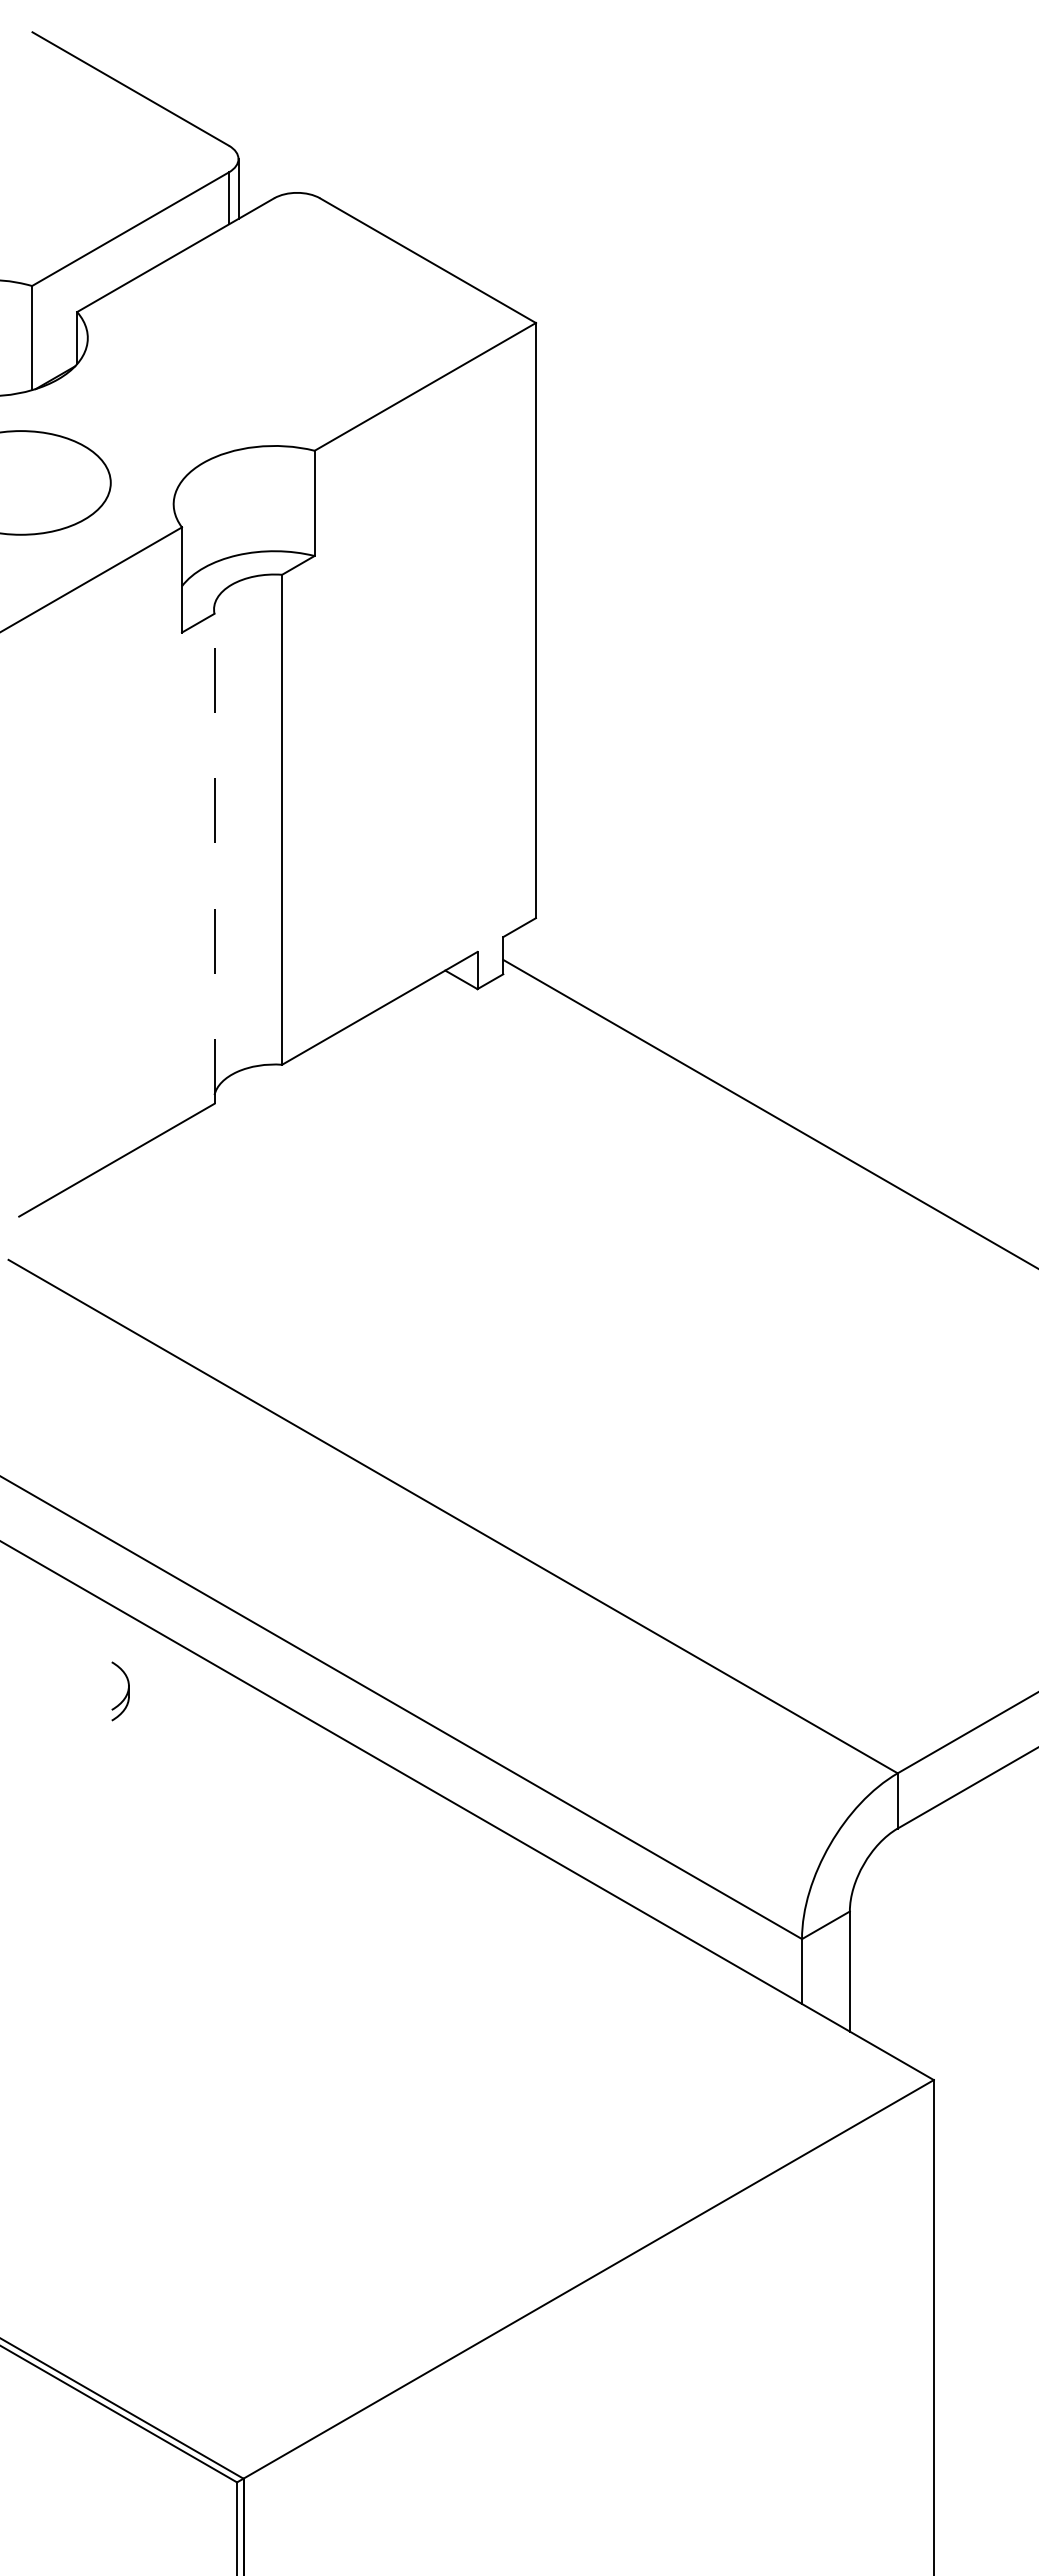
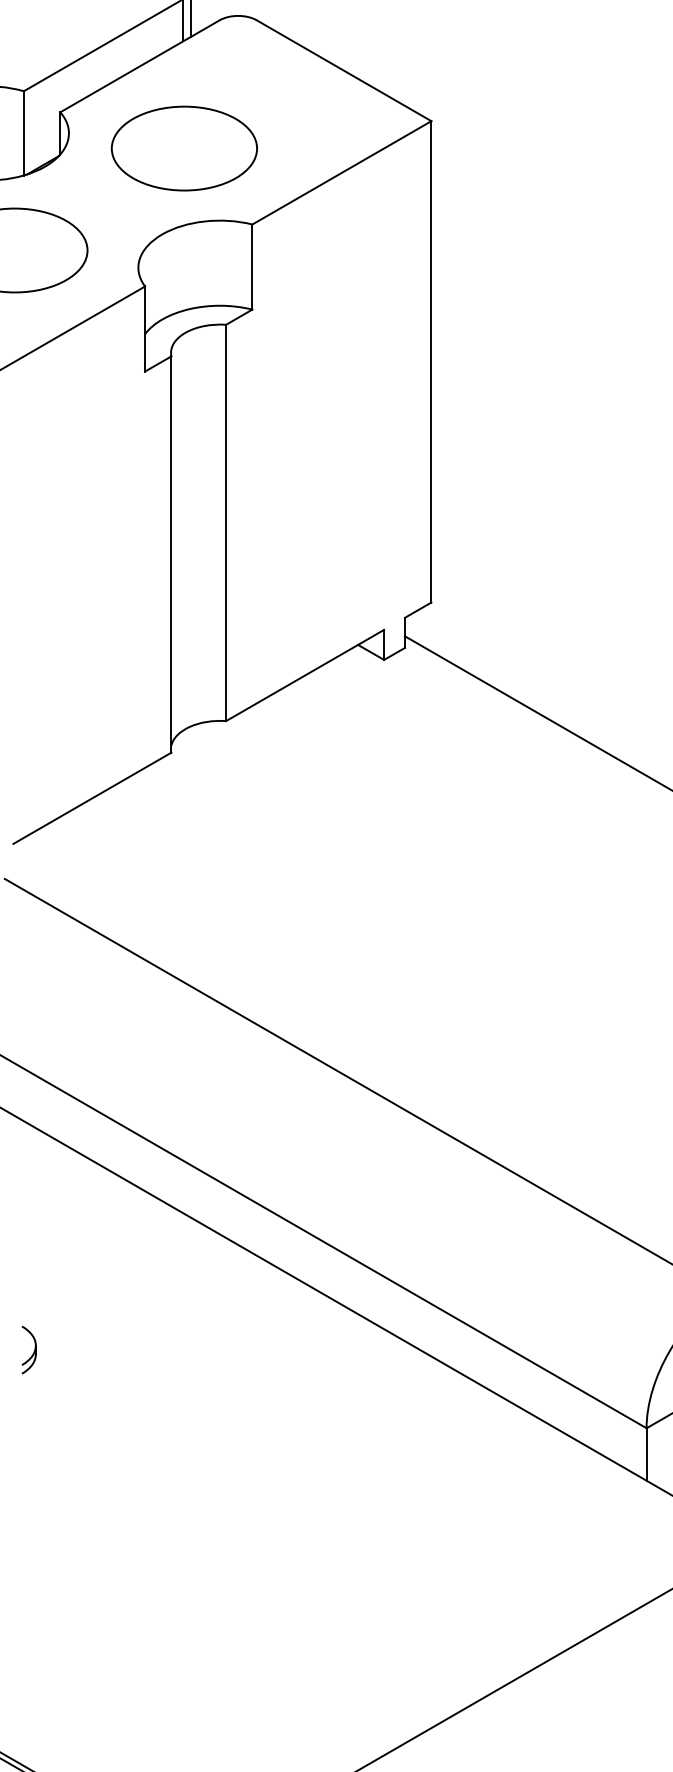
part: (230, 356) -> (184, 148), added
line: (214, 858) -> (171, 554), dashed -> solid
part: (126, 1692) -> (33, 1350), moved

